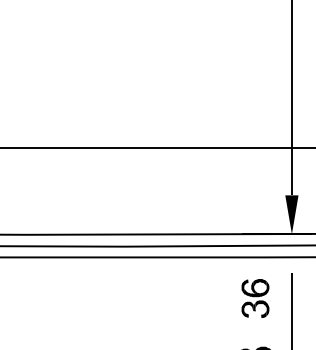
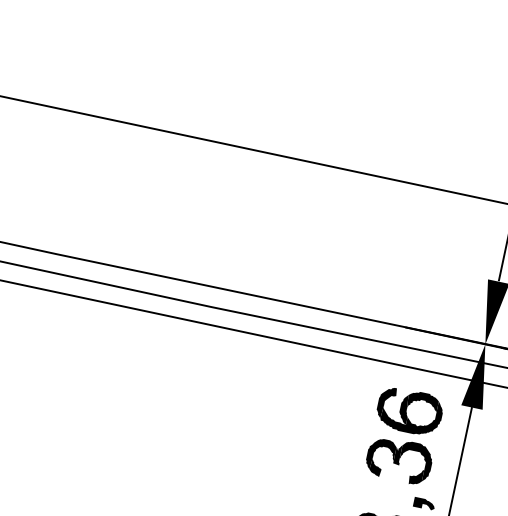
fill: (291, 253) -> (478, 375), added
part: (255, 298) -> (404, 435), size x1.43
fill: (275, 336) -> (423, 503), added

